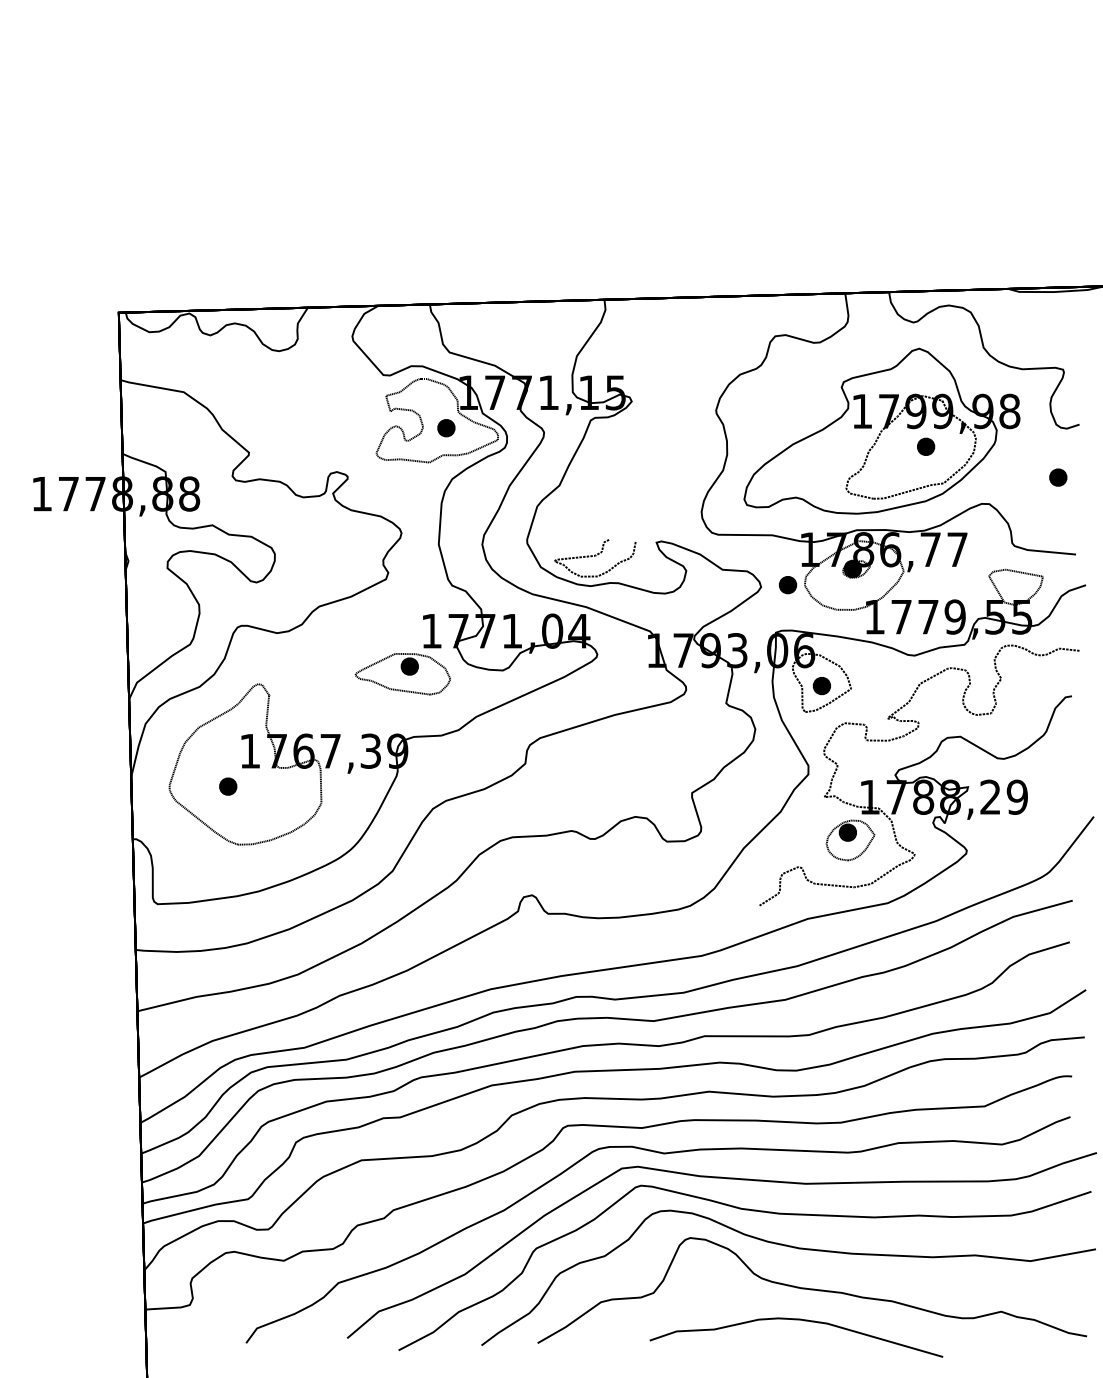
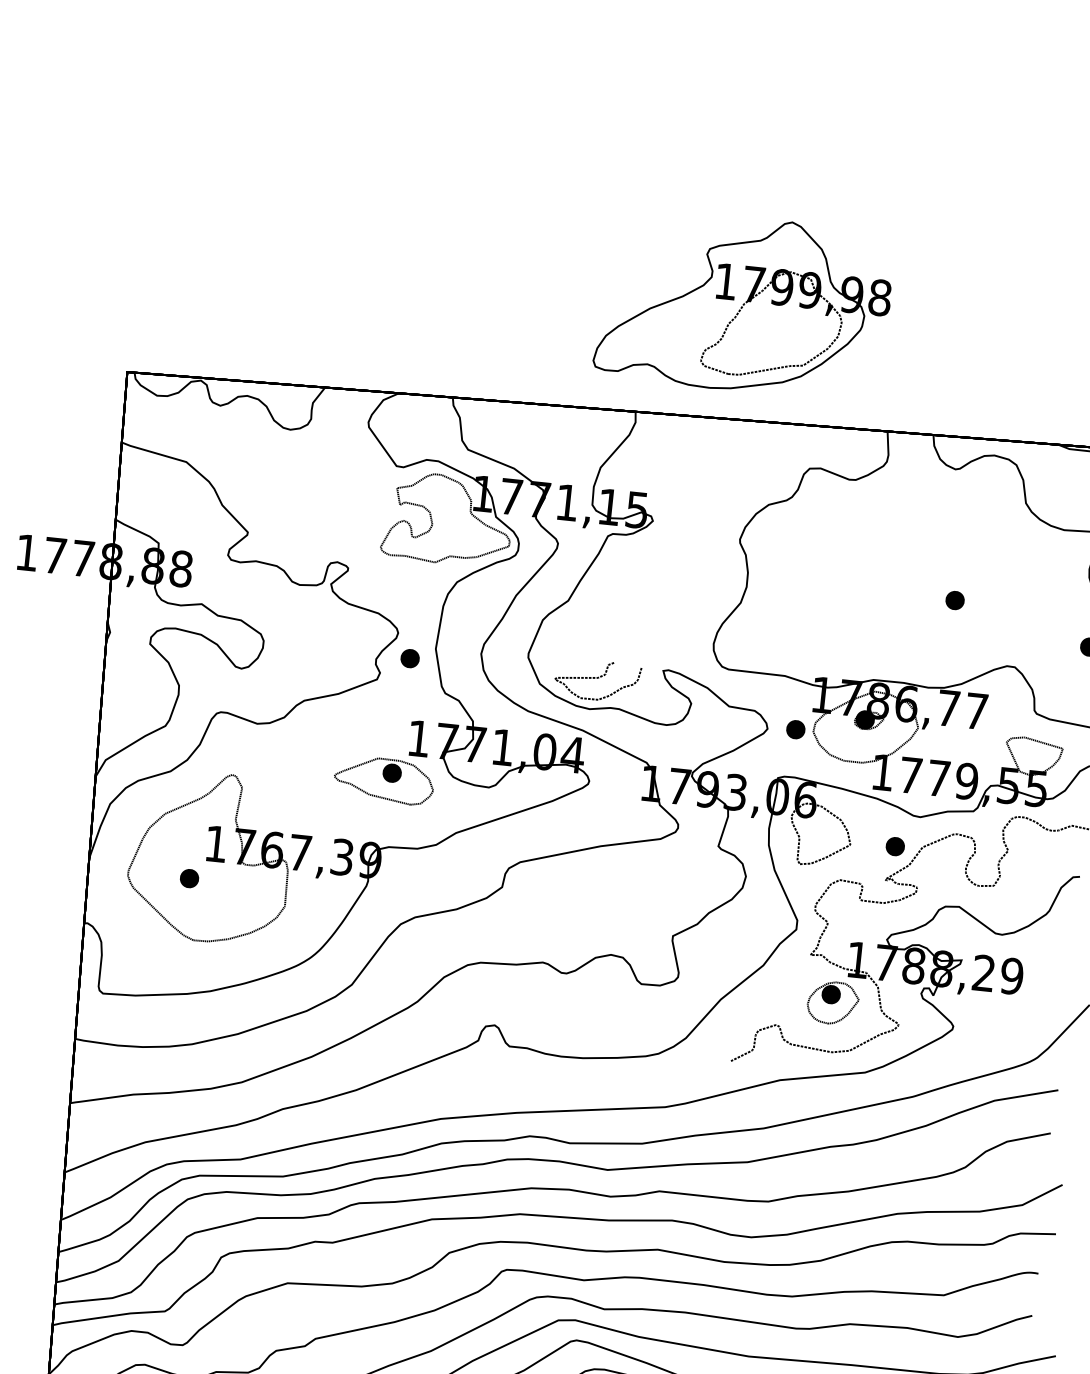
part: (446, 428) -> (410, 658), moved
part: (881, 430) -> (744, 303), moved
part: (821, 686) -> (894, 847), moved

